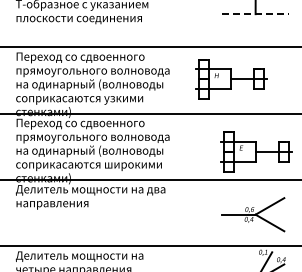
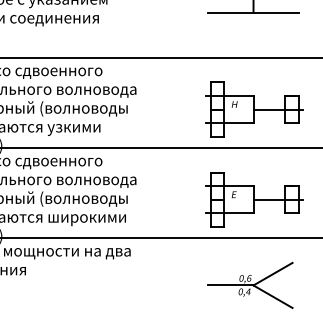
line: (256, 14) -> (254, 13), dashed -> solid
part: (231, 79) -> (254, 109), moved

